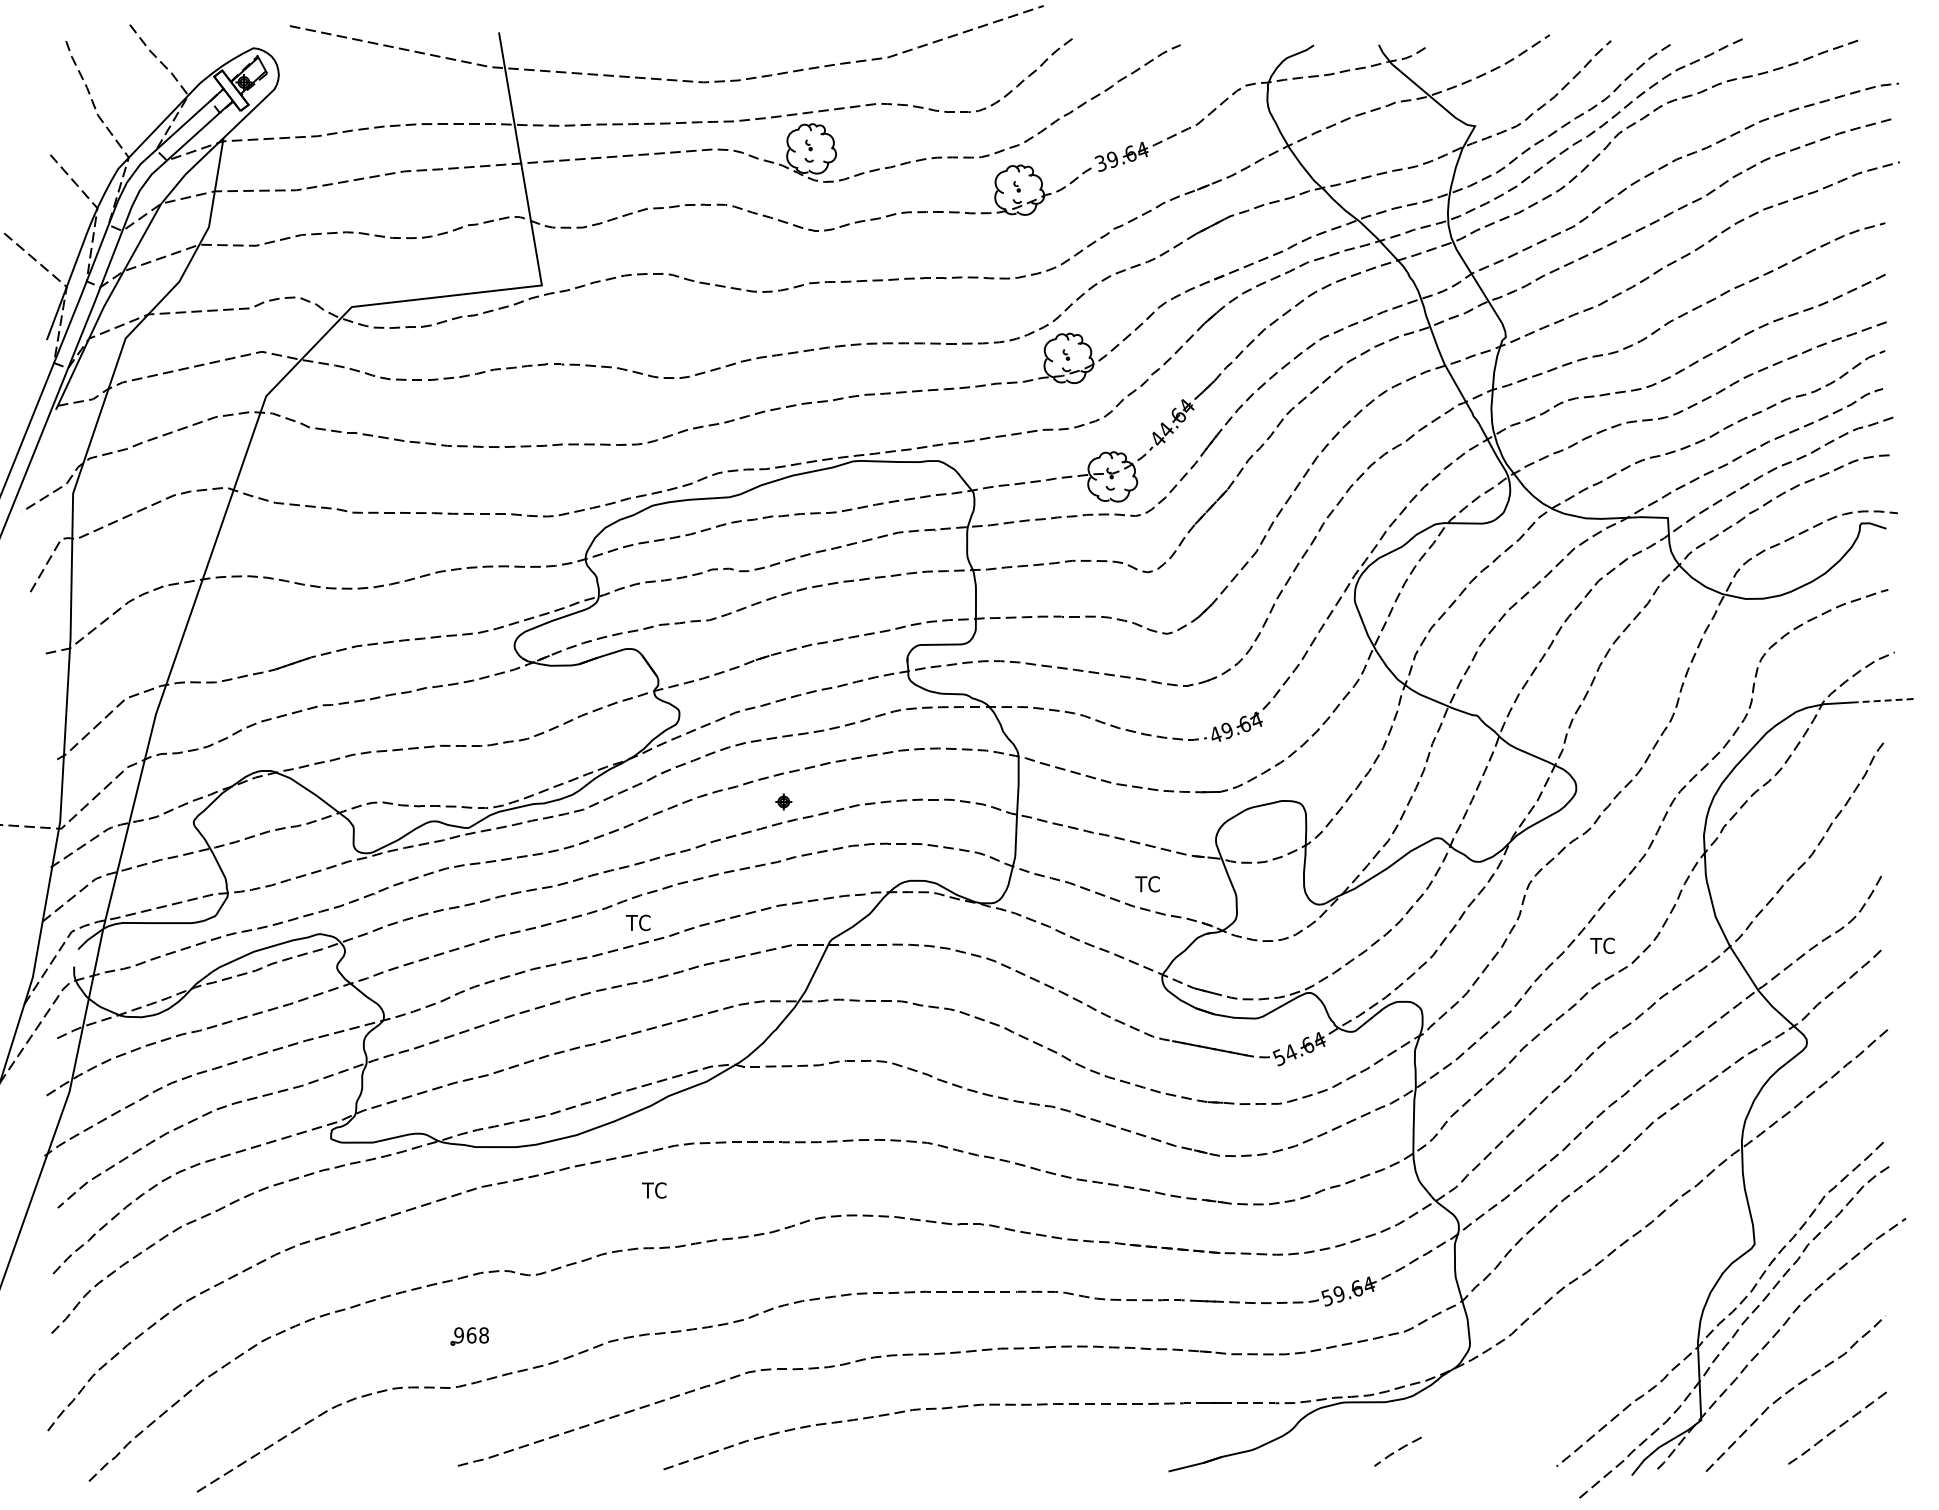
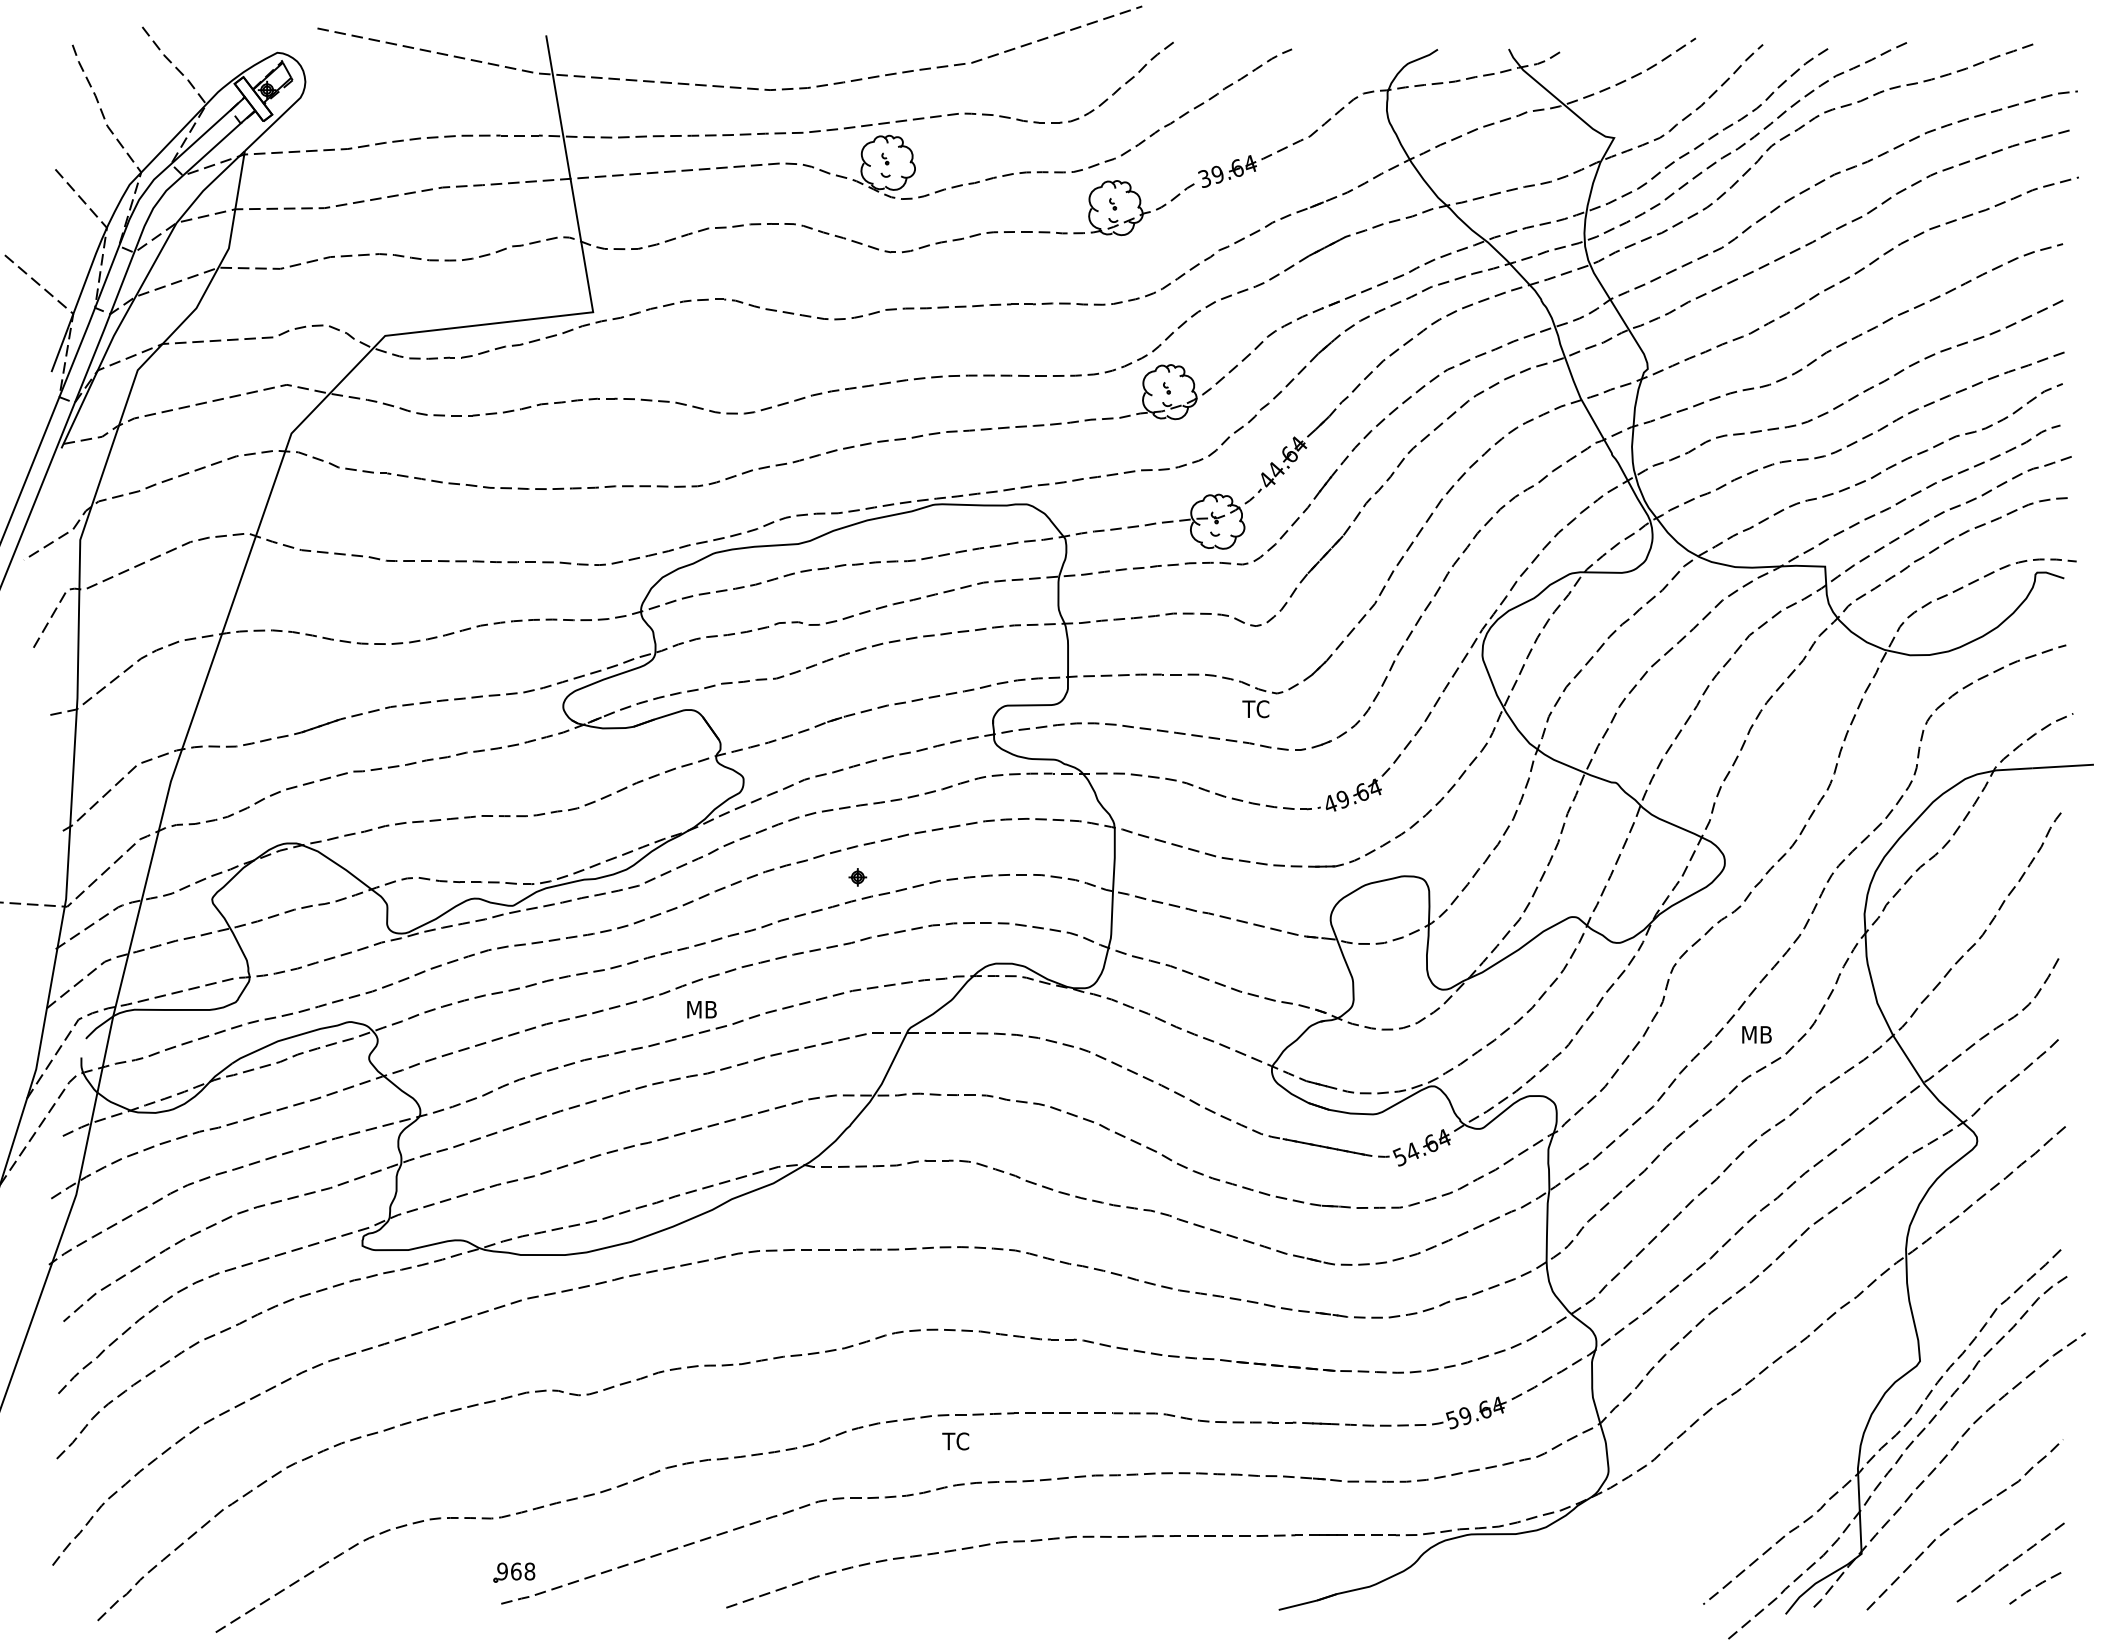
line: (1884, 700) -> (2062, 766), dashed -> solid
text: (1147, 884) -> (1255, 709), moved
text: (640, 922) -> (701, 1009), TC -> MB
text: (1604, 945) -> (1755, 1034), TC -> MB
text: (654, 1190) -> (955, 1441), moved
part: (469, 1336) -> (513, 1572), moved
line: (1398, 1450) -> (2035, 1586), moved

